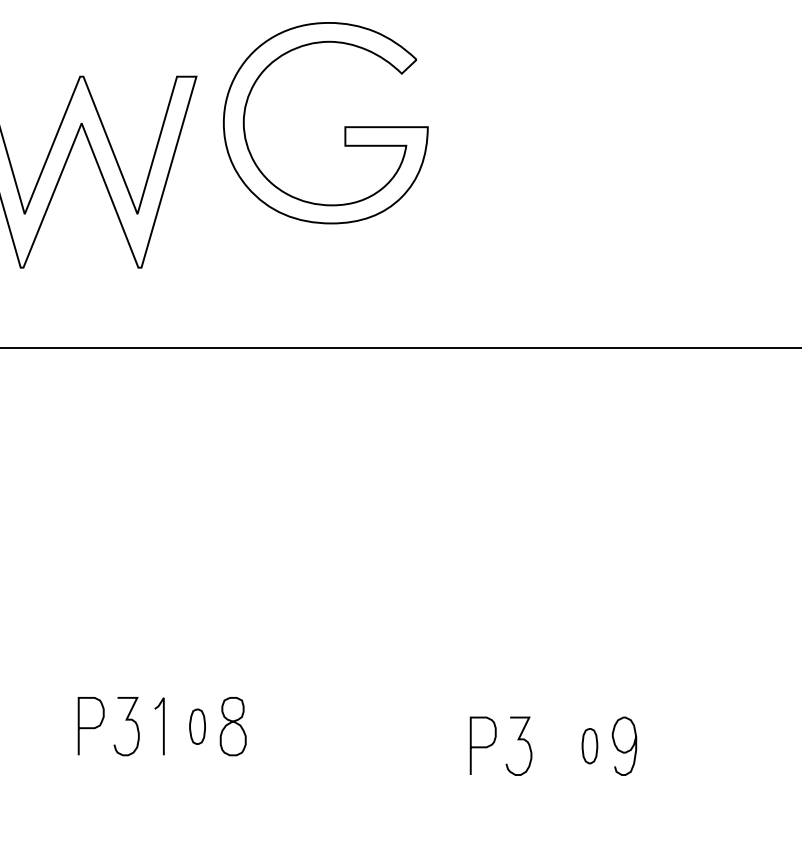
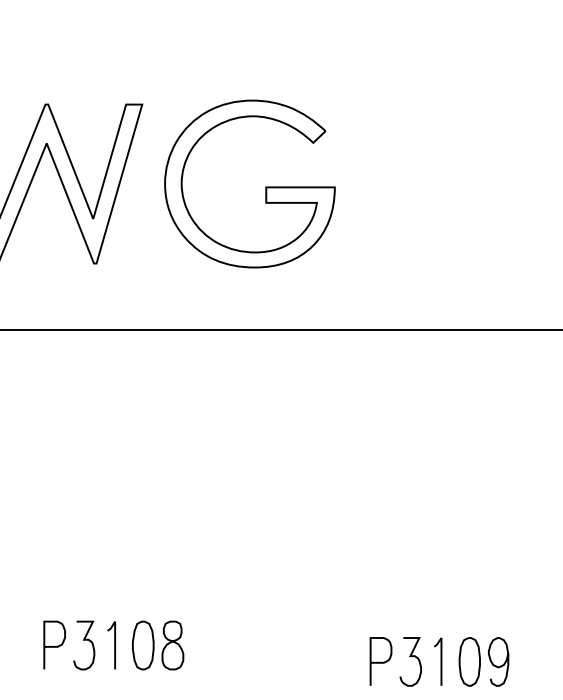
part: (344, 126) -> (265, 186), moved
part: (197, 726) -> (143, 645), size x1.67
curve: (555, 745) -> (441, 661), added
part: (589, 745) -> (469, 661), size x1.67

